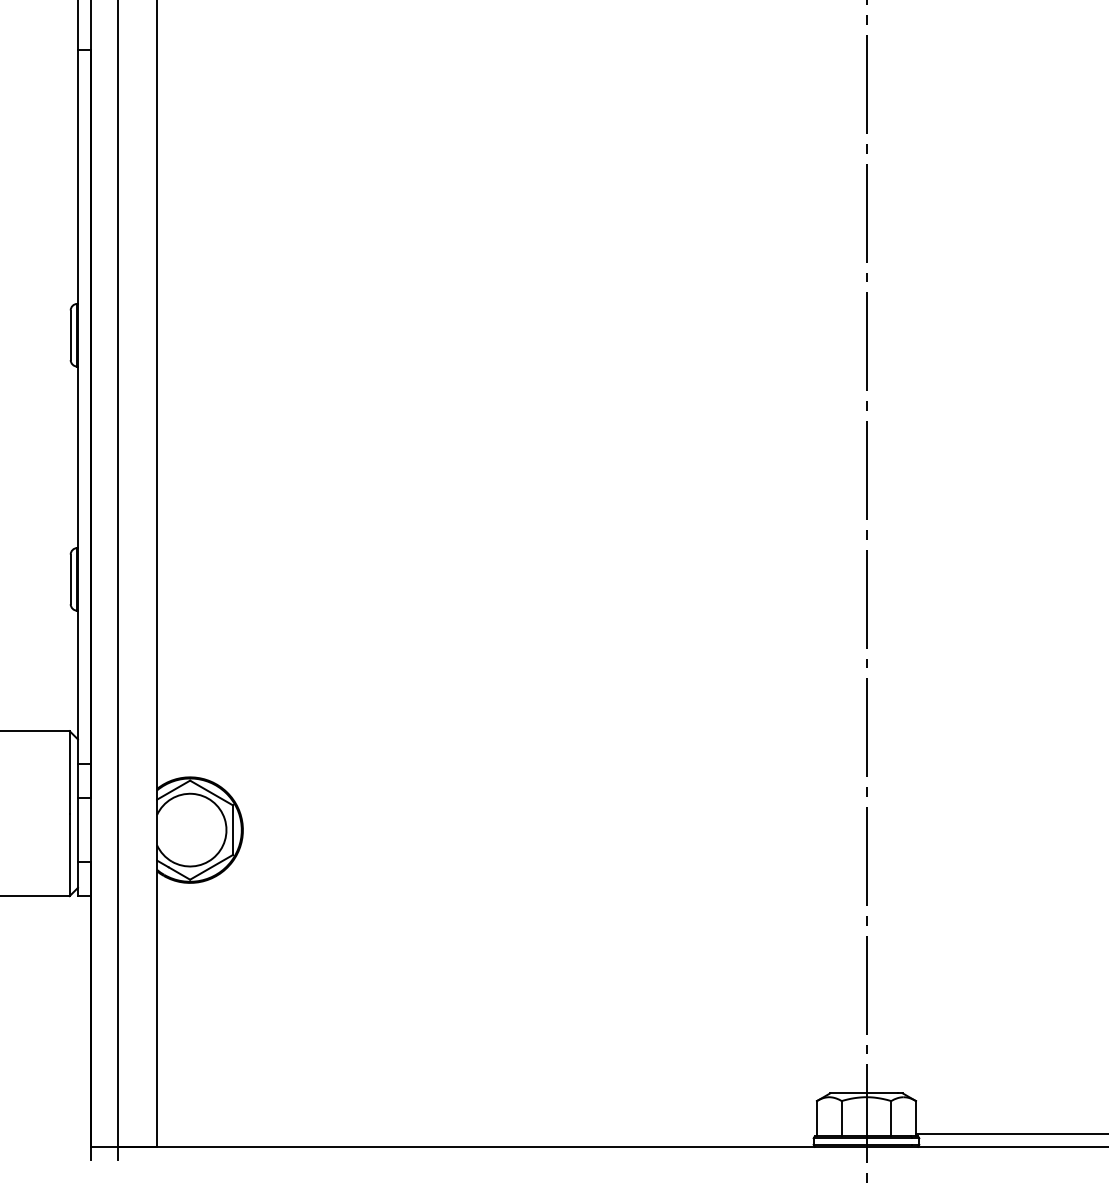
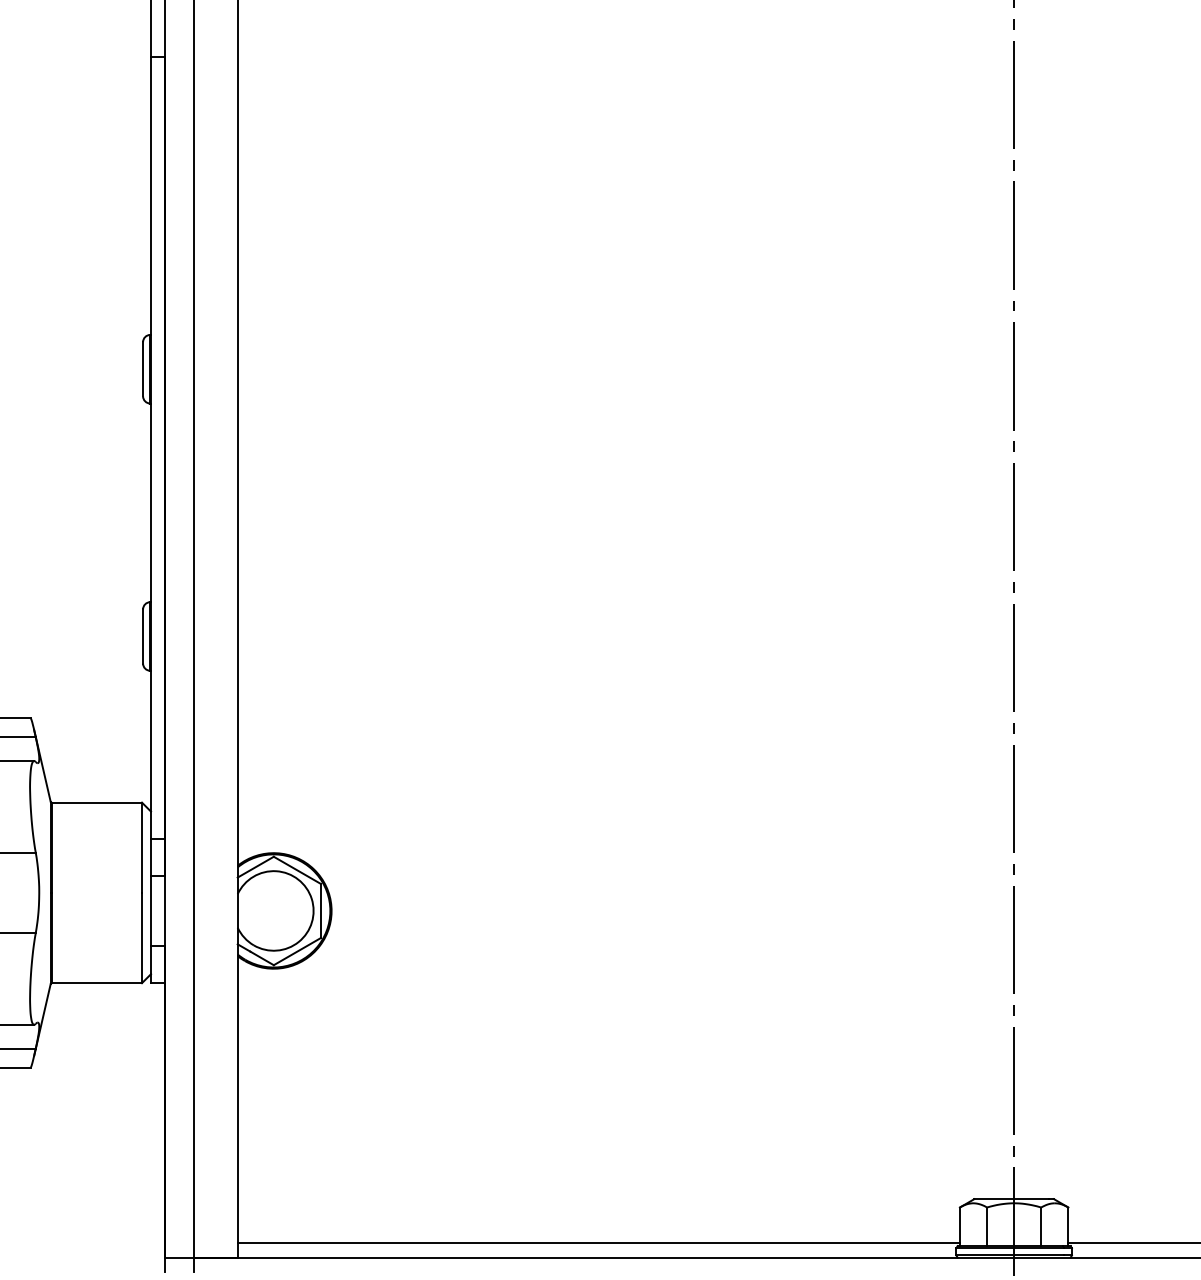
line: (486, 1133) -> (598, 1243), added

